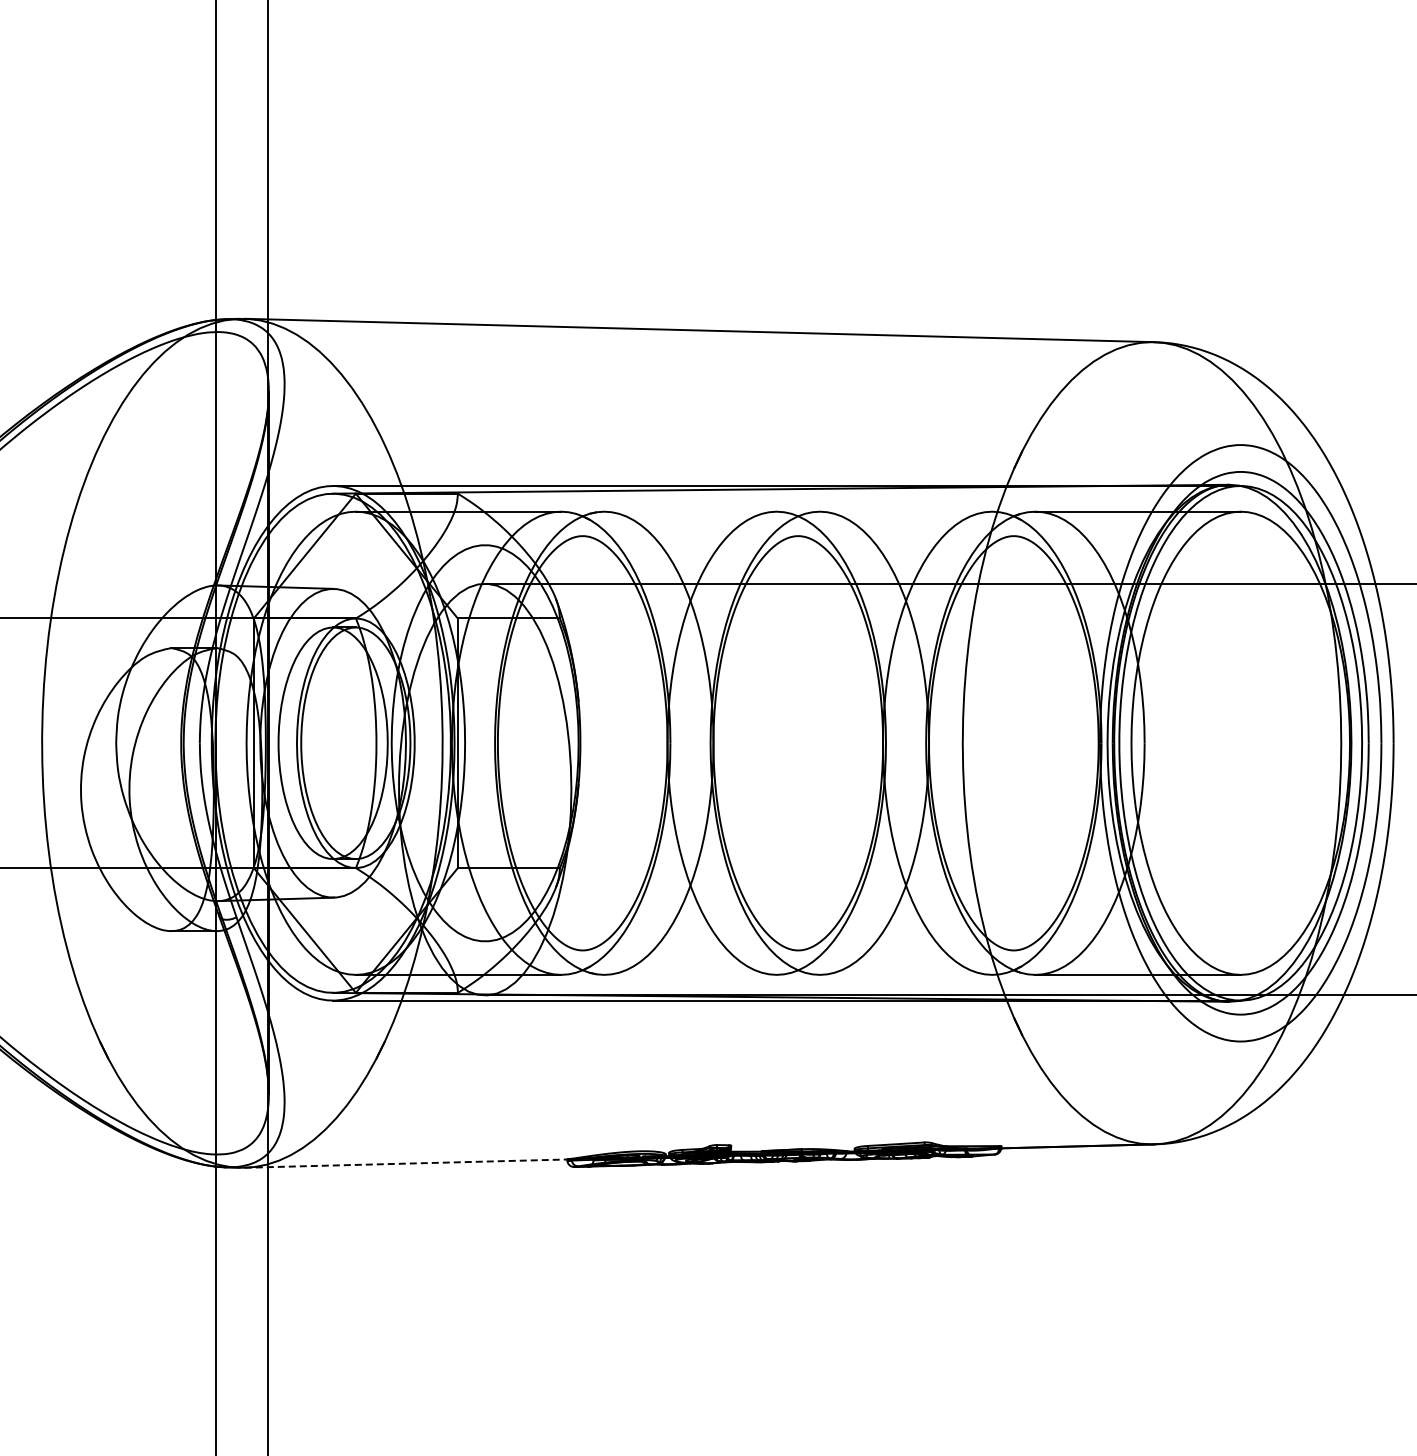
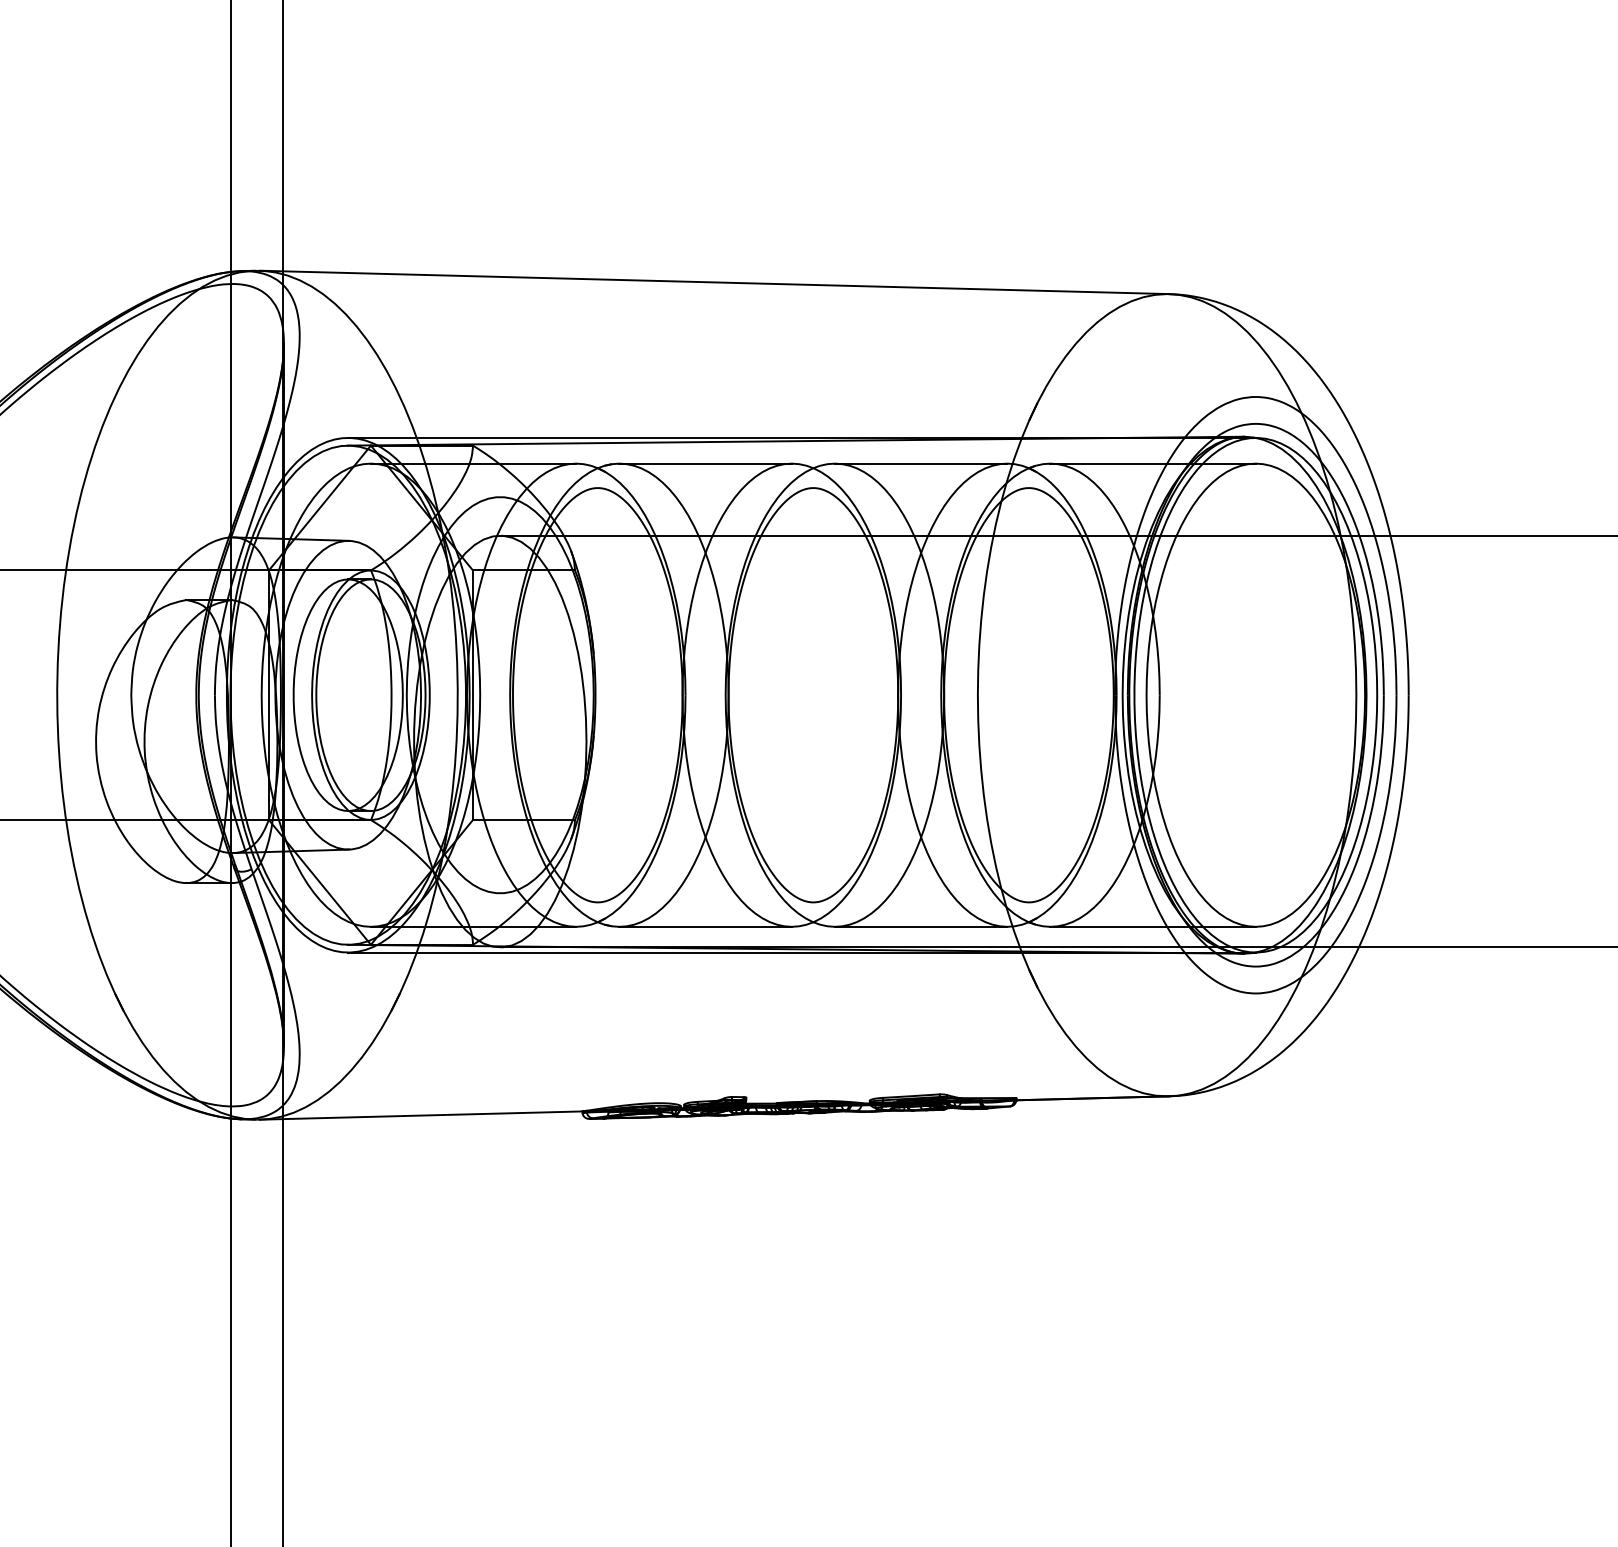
line: (690, 511) -> (705, 463), added
line: (905, 511) -> (920, 463), added
line: (690, 974) -> (705, 926), added
line: (905, 974) -> (920, 926), added
line: (406, 1163) -> (421, 1115), dashed -> solid

